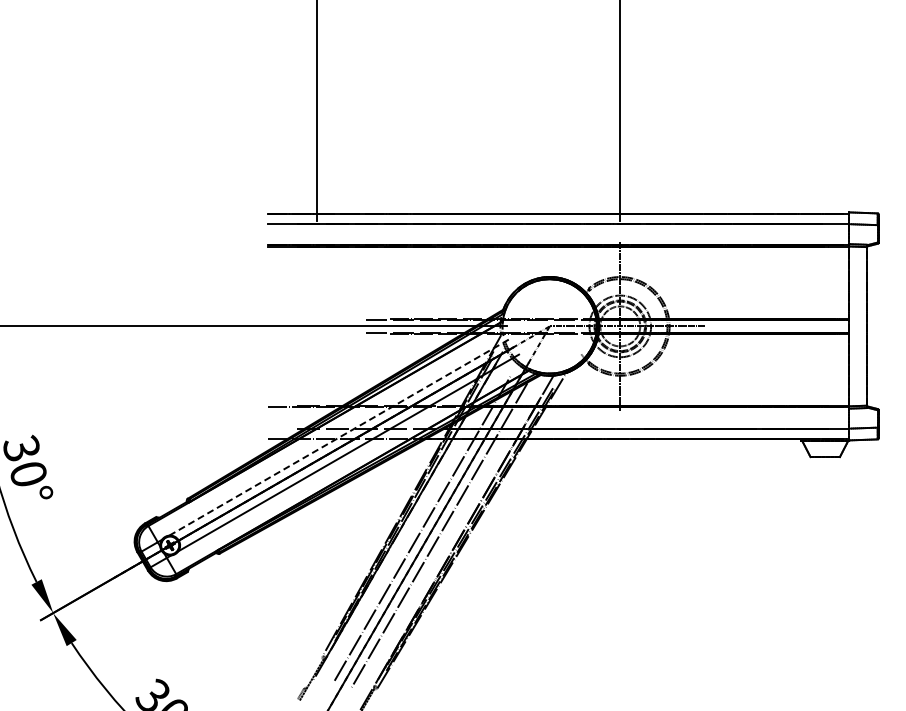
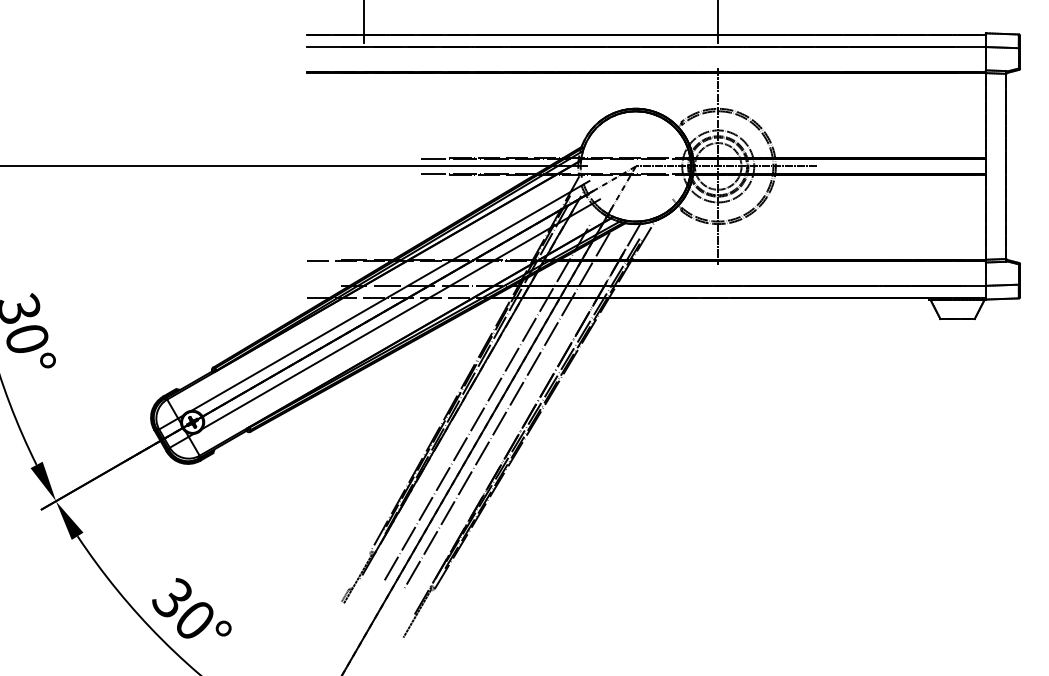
line: (339, 437) -> (390, 296), dashed -> solid

